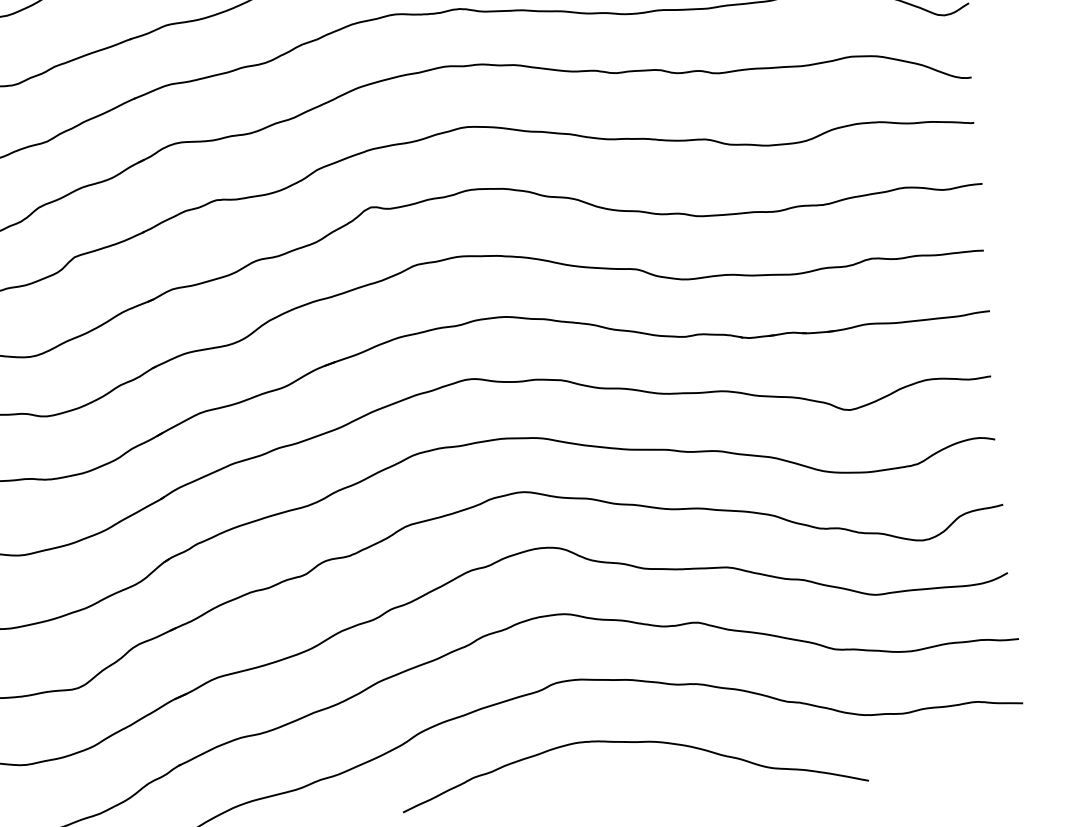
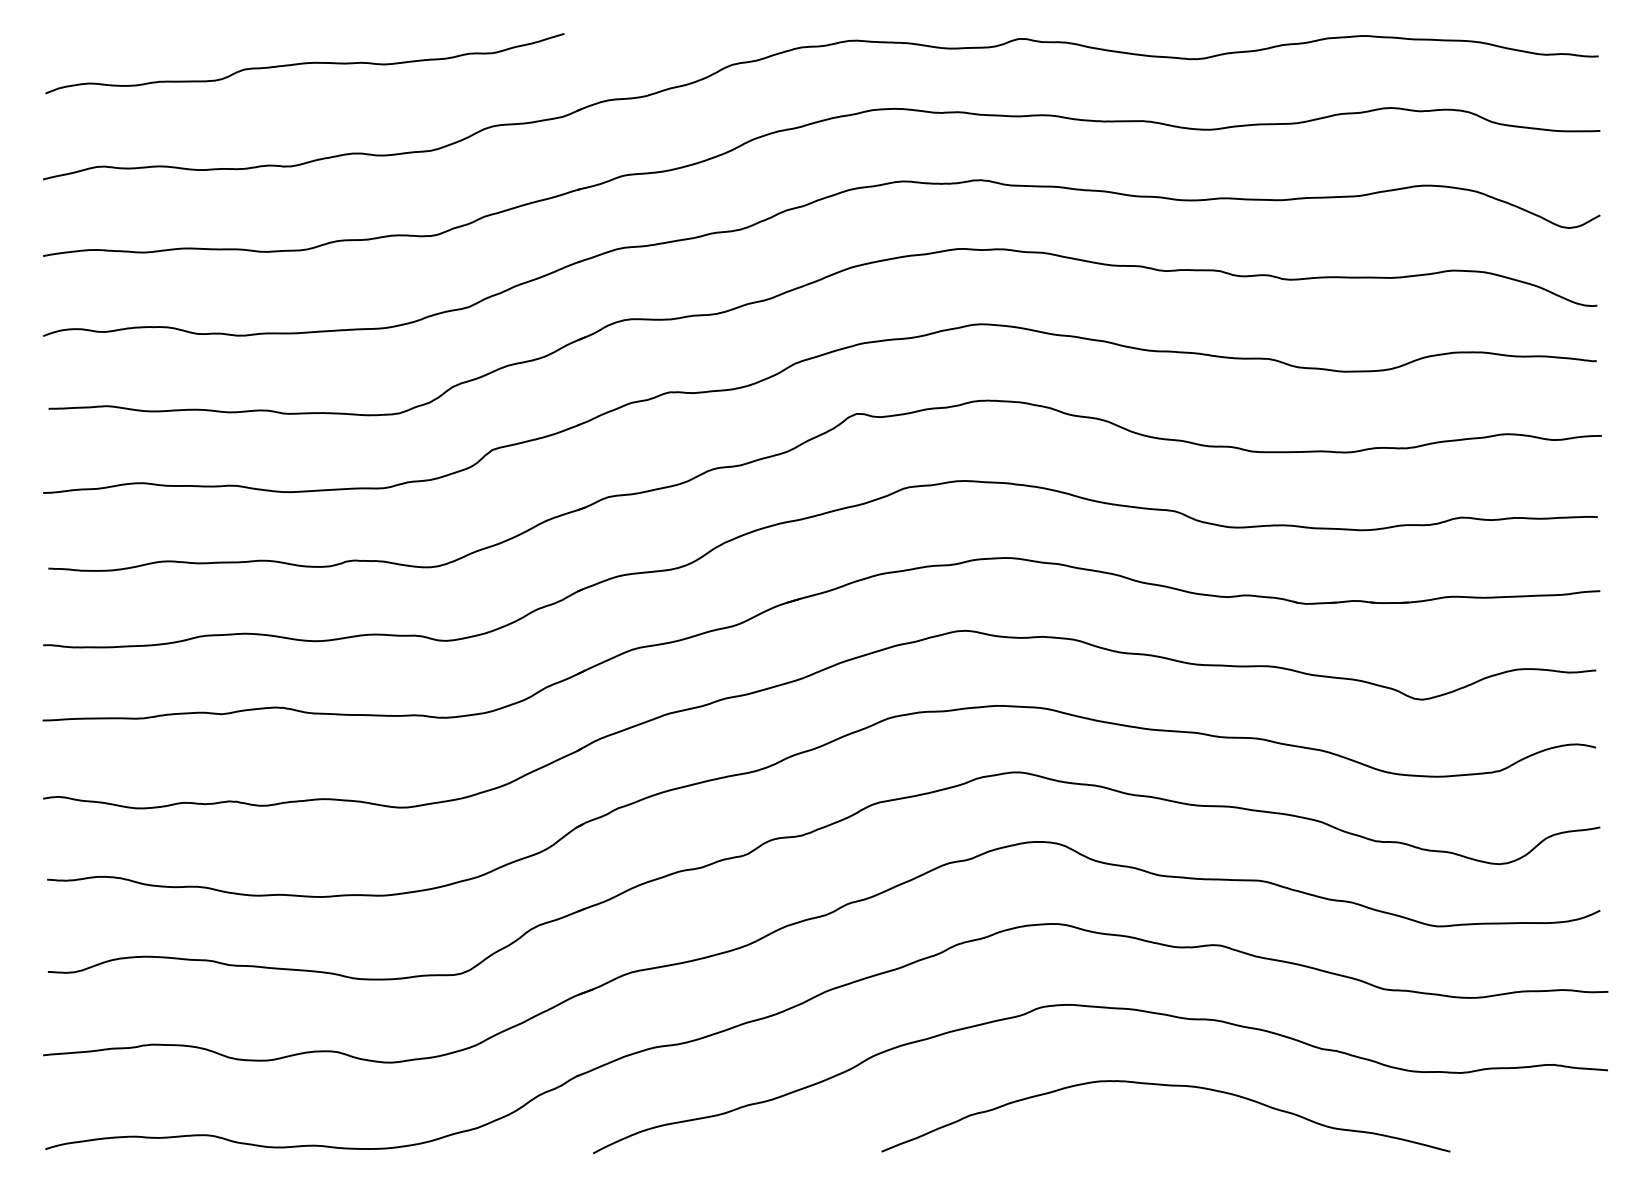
curve: (632, 743) -> (1166, 1086), moved

